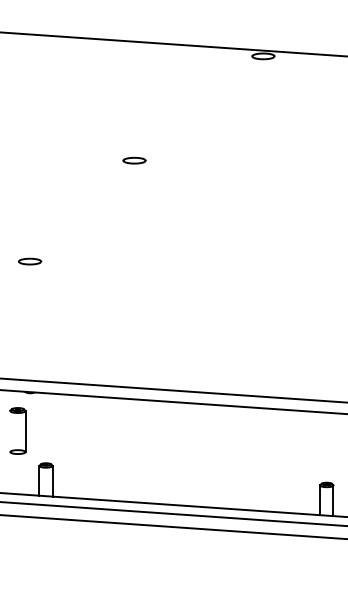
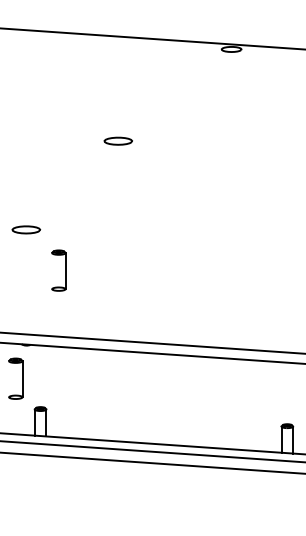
part: (134, 160) -> (118, 140), size x1.4
part: (30, 261) -> (26, 229), size x1.4
part: (74, 307) -> (65, 270), added

